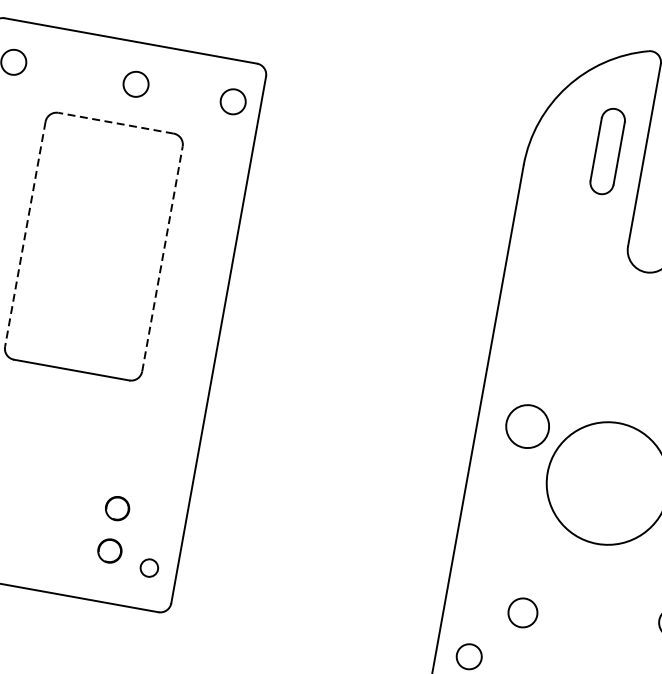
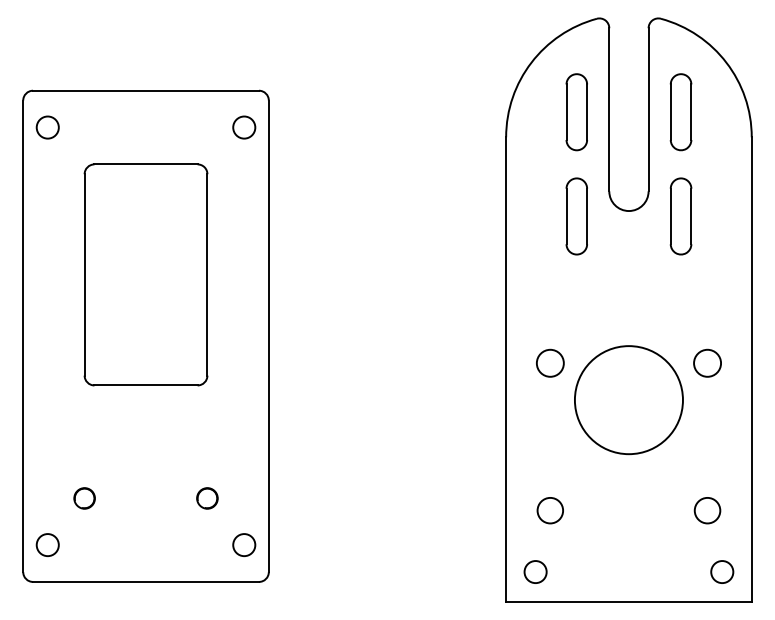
circle: (136, 84) -> (157, 127), removed
line: (116, 123) -> (146, 164), dashed -> solid
line: (25, 233) -> (84, 274), dashed -> solid
line: (162, 258) -> (207, 274), dashed -> solid
part: (586, 267) -> (576, 216), added
circle: (526, 425) -> (549, 362), size x0.71
circle: (109, 551) -> (207, 536), removed
circle: (149, 567) -> (244, 544), size x1.43
circle: (522, 612) -> (549, 510), moved

